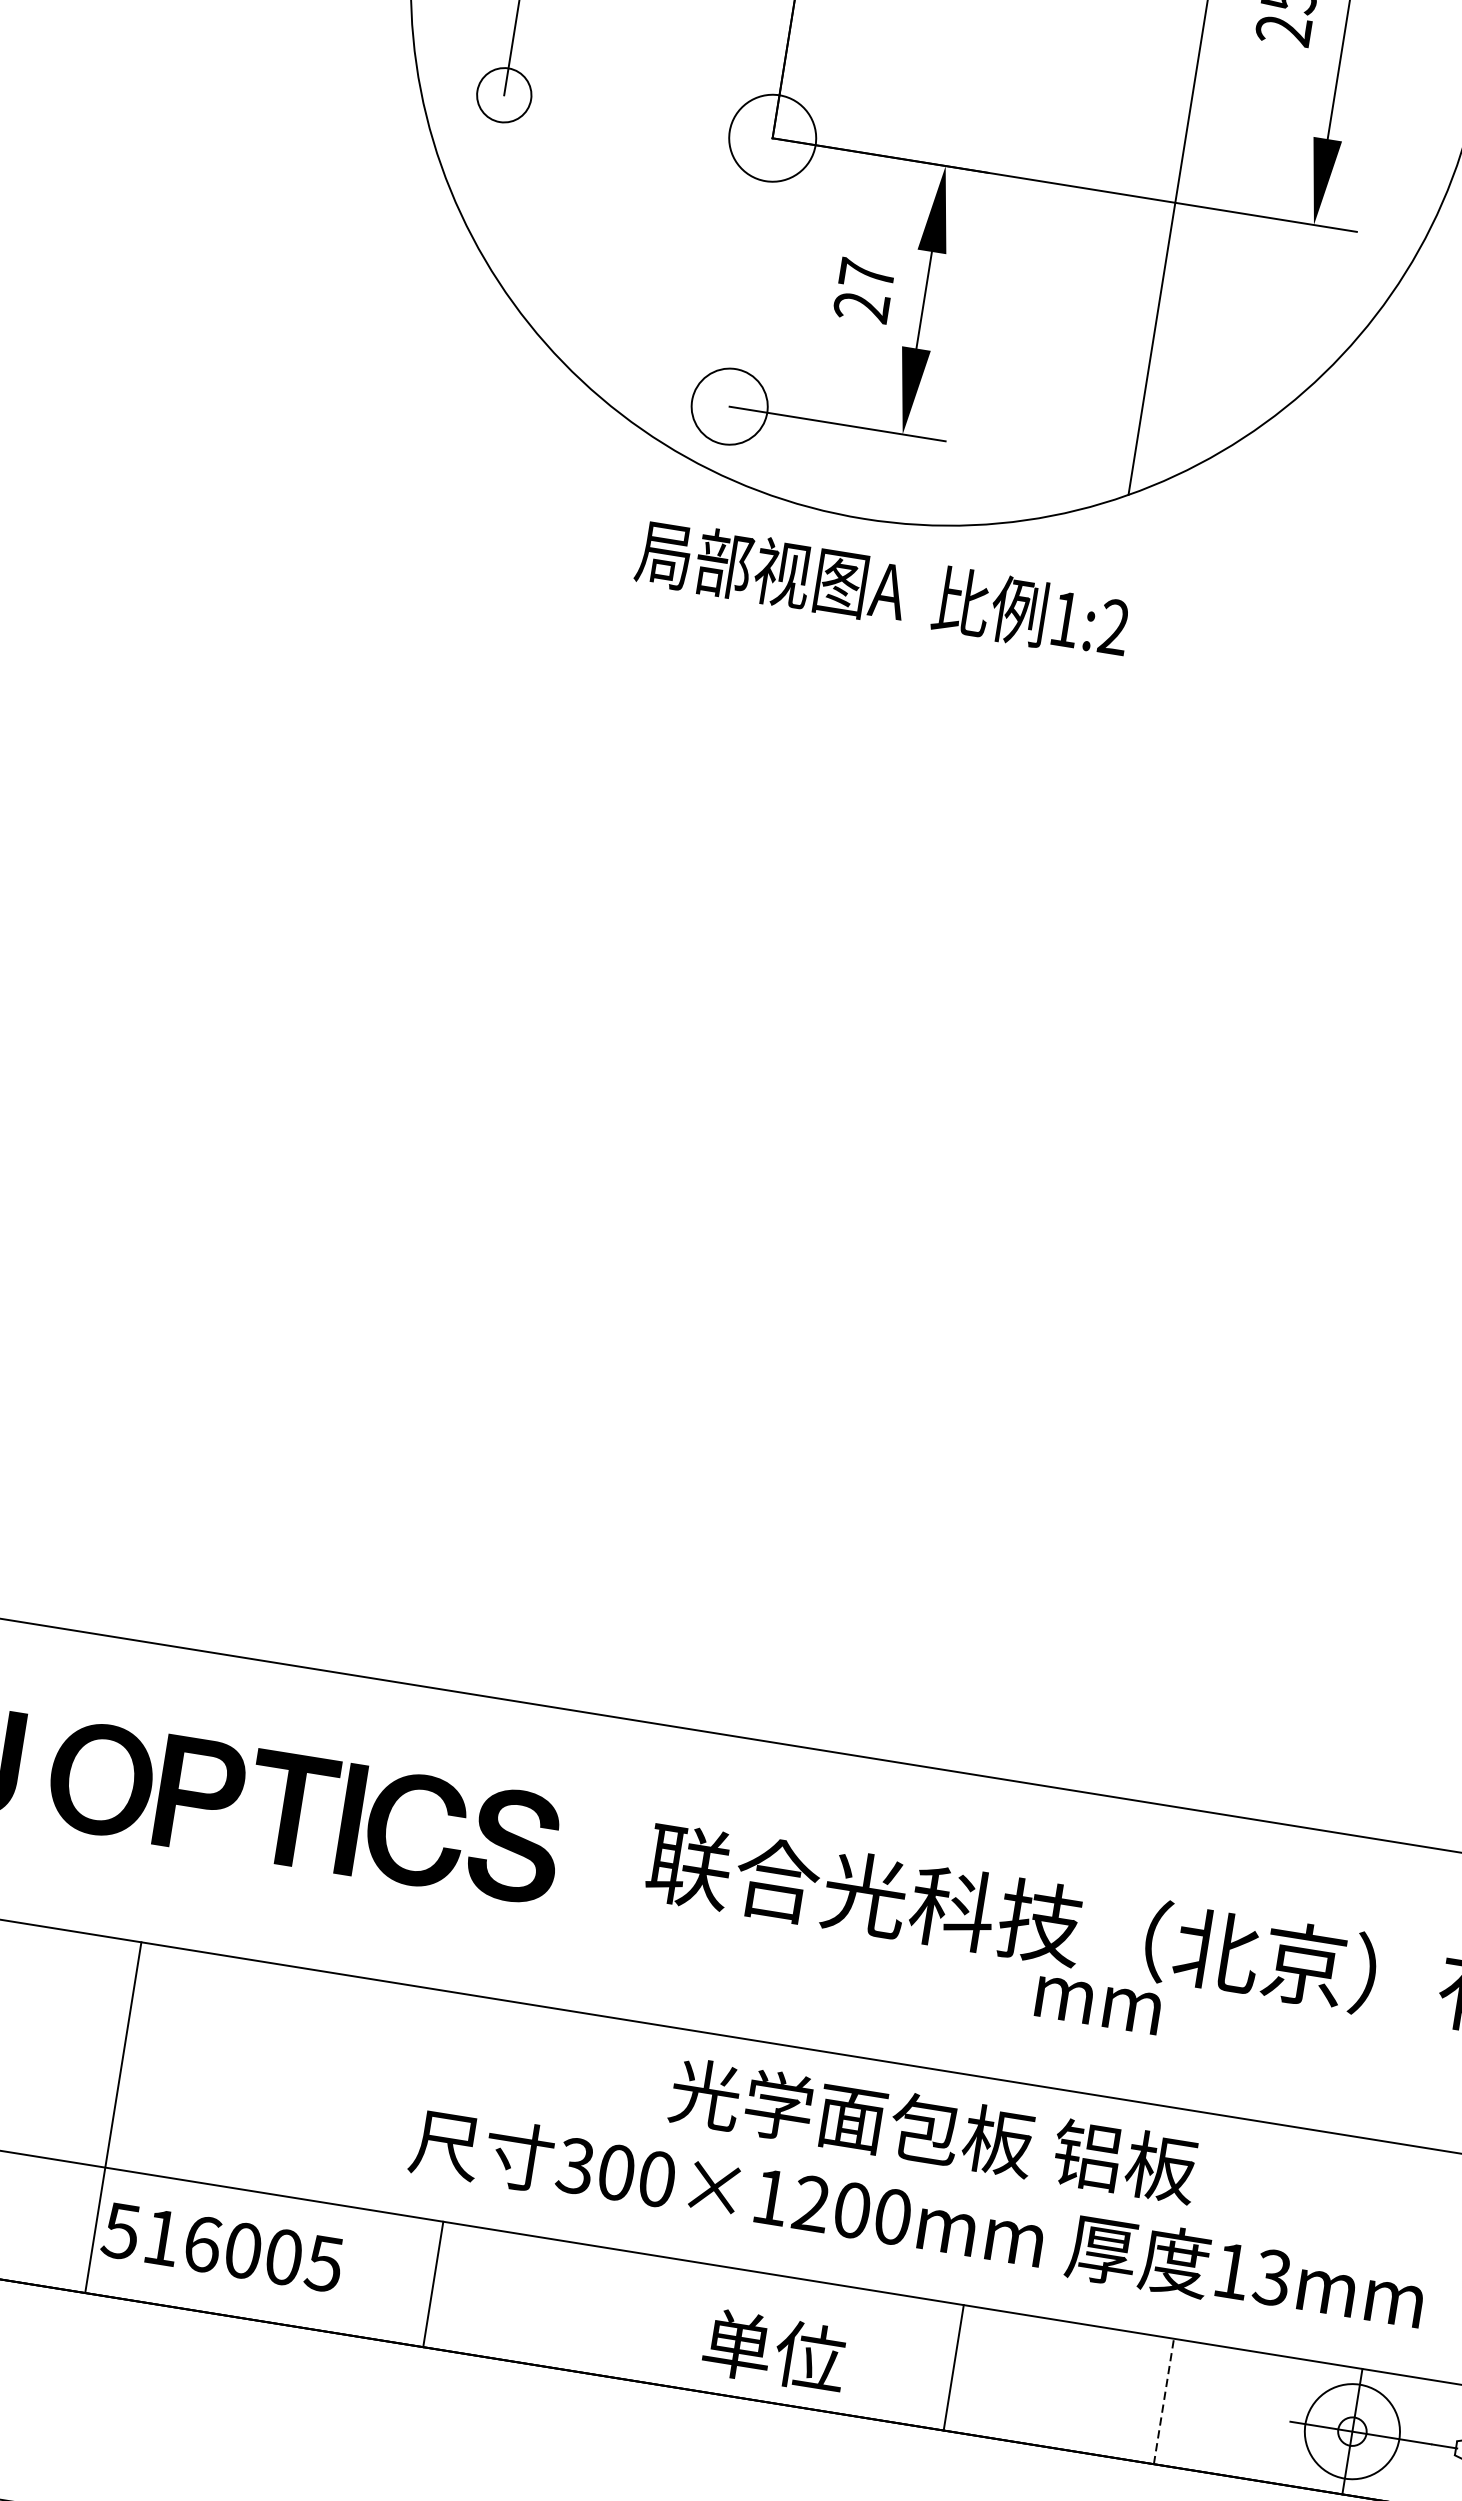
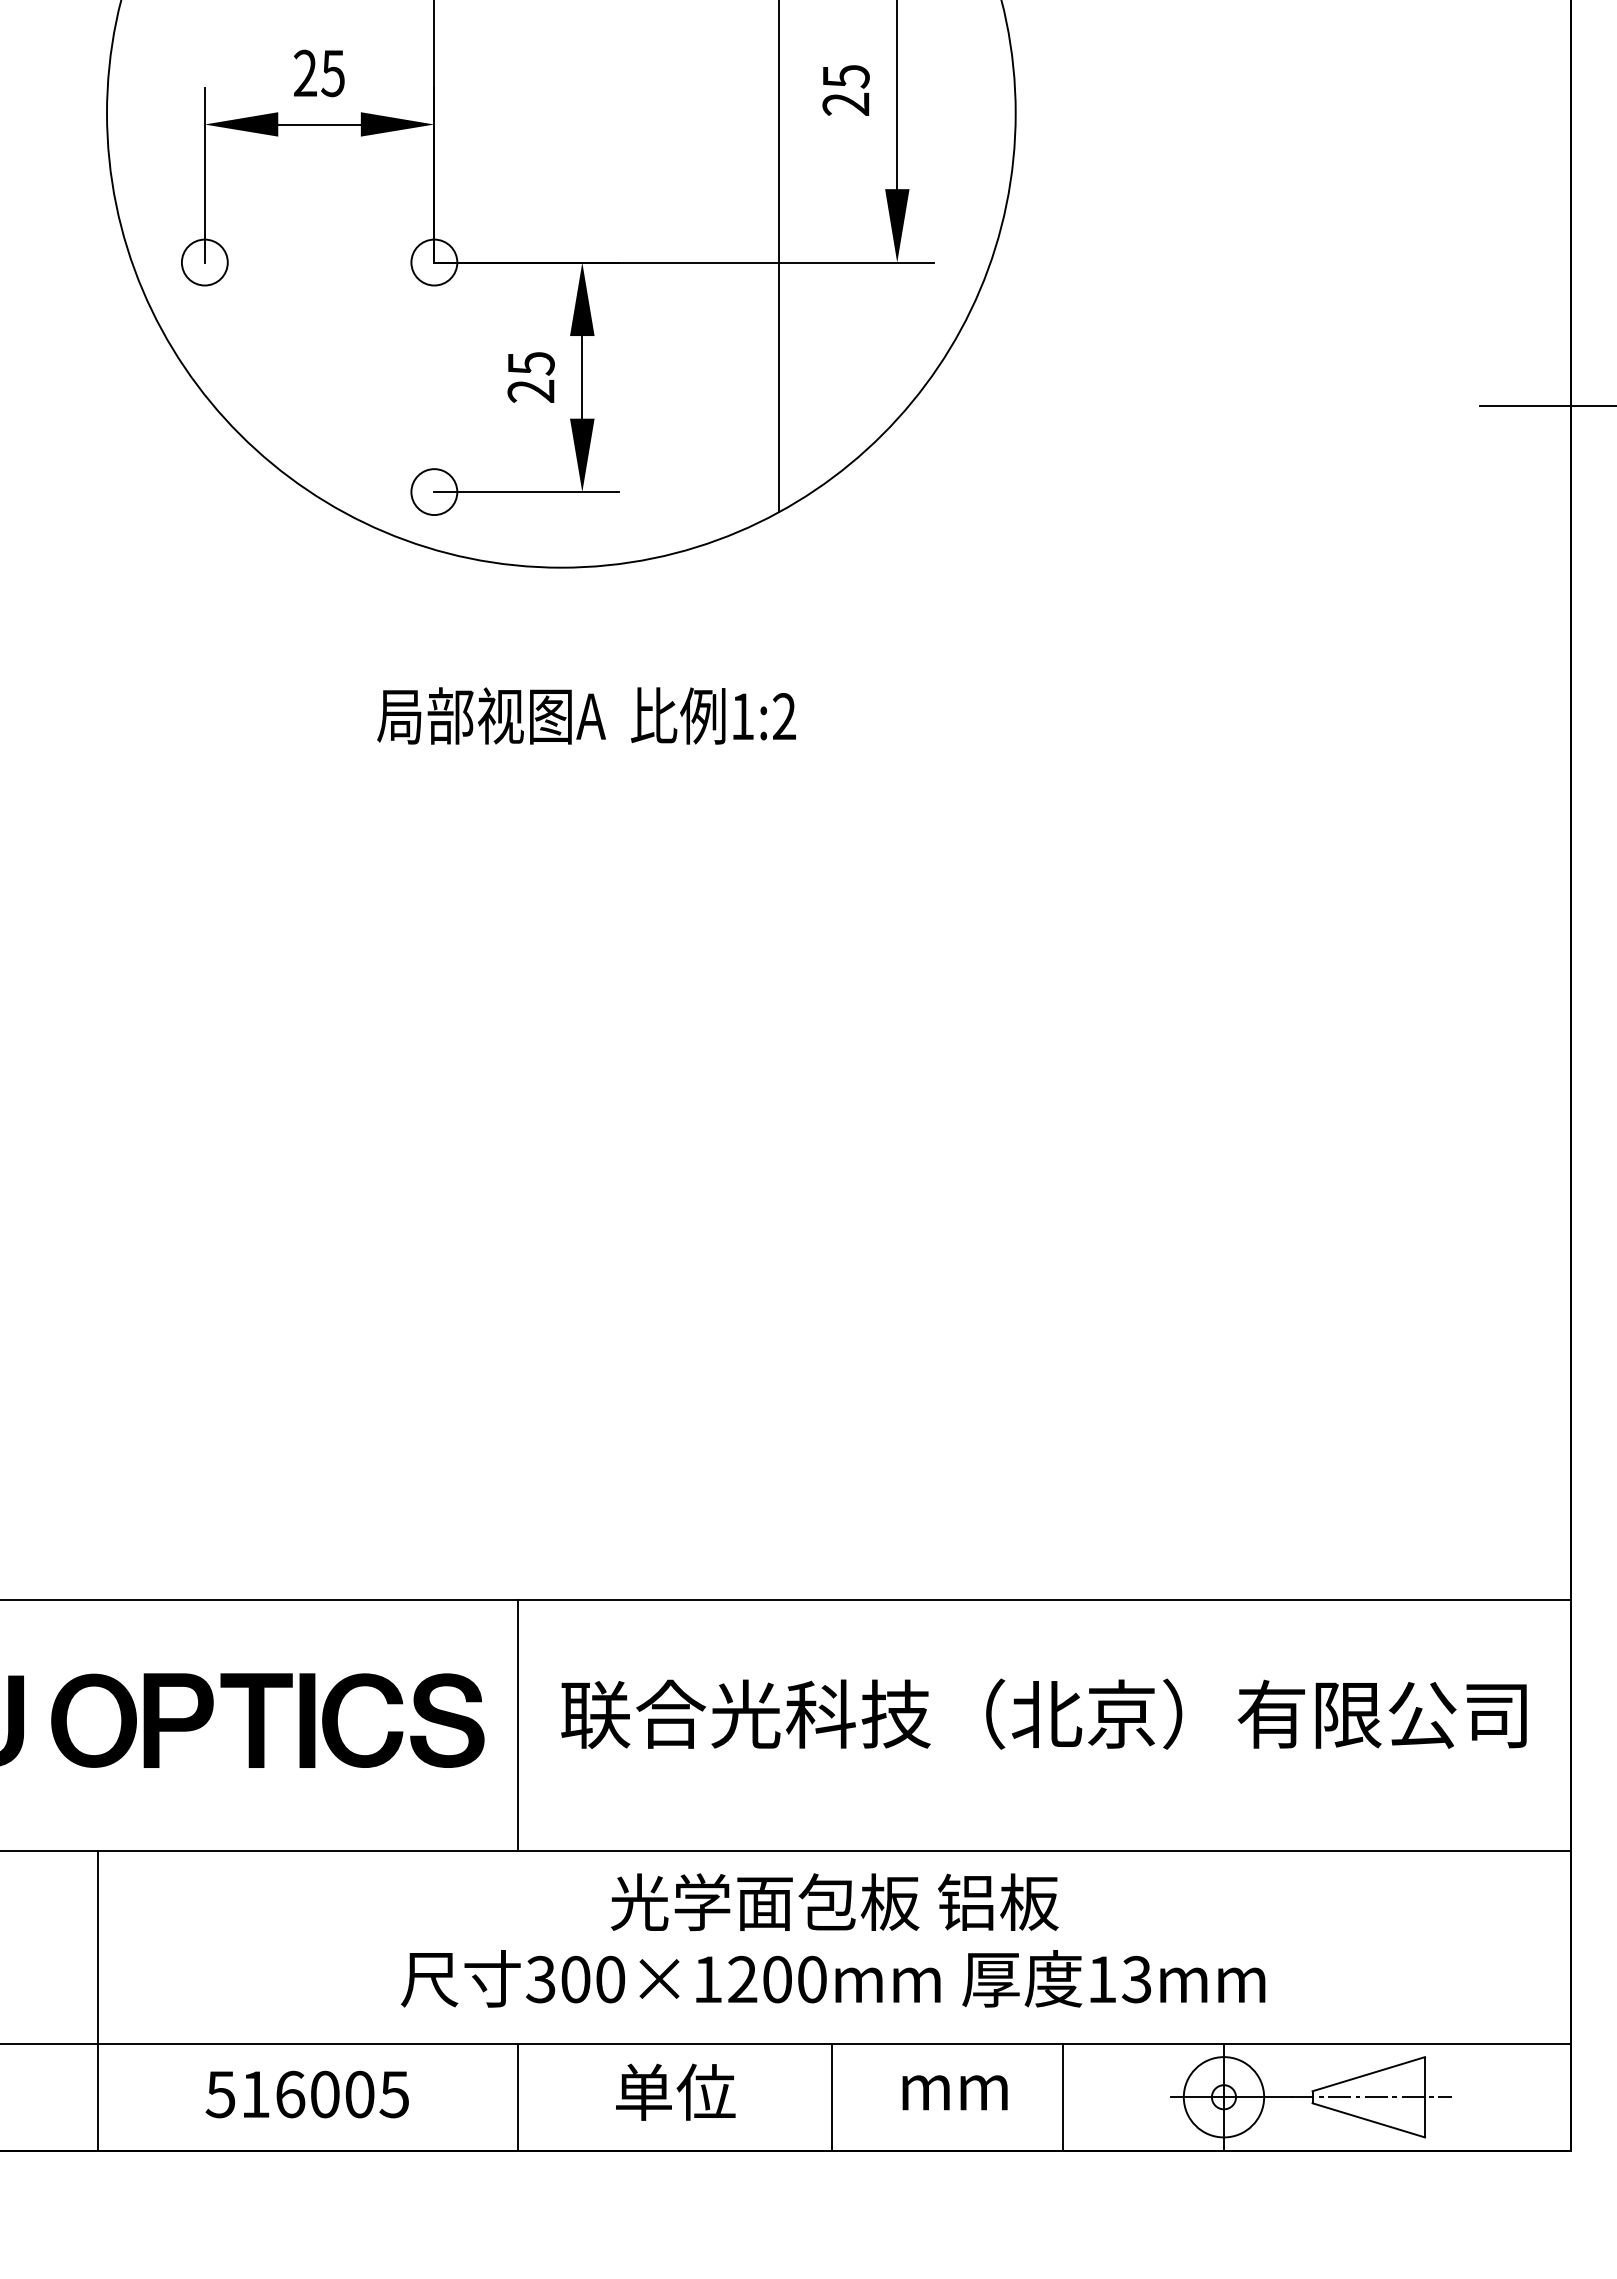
circle: (772, 138) -> (434, 262), size x0.62
text: (867, 274) -> (531, 363), 27 -> 25
circle: (729, 407) -> (434, 492), size x0.71
text: (882, 588) -> (586, 715), moved
line: (597, 1863) -> (518, 1724), added
text: (1097, 2004) -> (954, 2092), moved
line: (112, 2117) -> (97, 2000), moved
text: (221, 2247) -> (306, 2094), moved
line: (434, 2283) -> (518, 2096), moved
text: (774, 2350) -> (675, 2091), moved
line: (954, 2366) -> (832, 2096), moved
line: (1163, 2401) -> (1062, 2097), dashed -> solid

